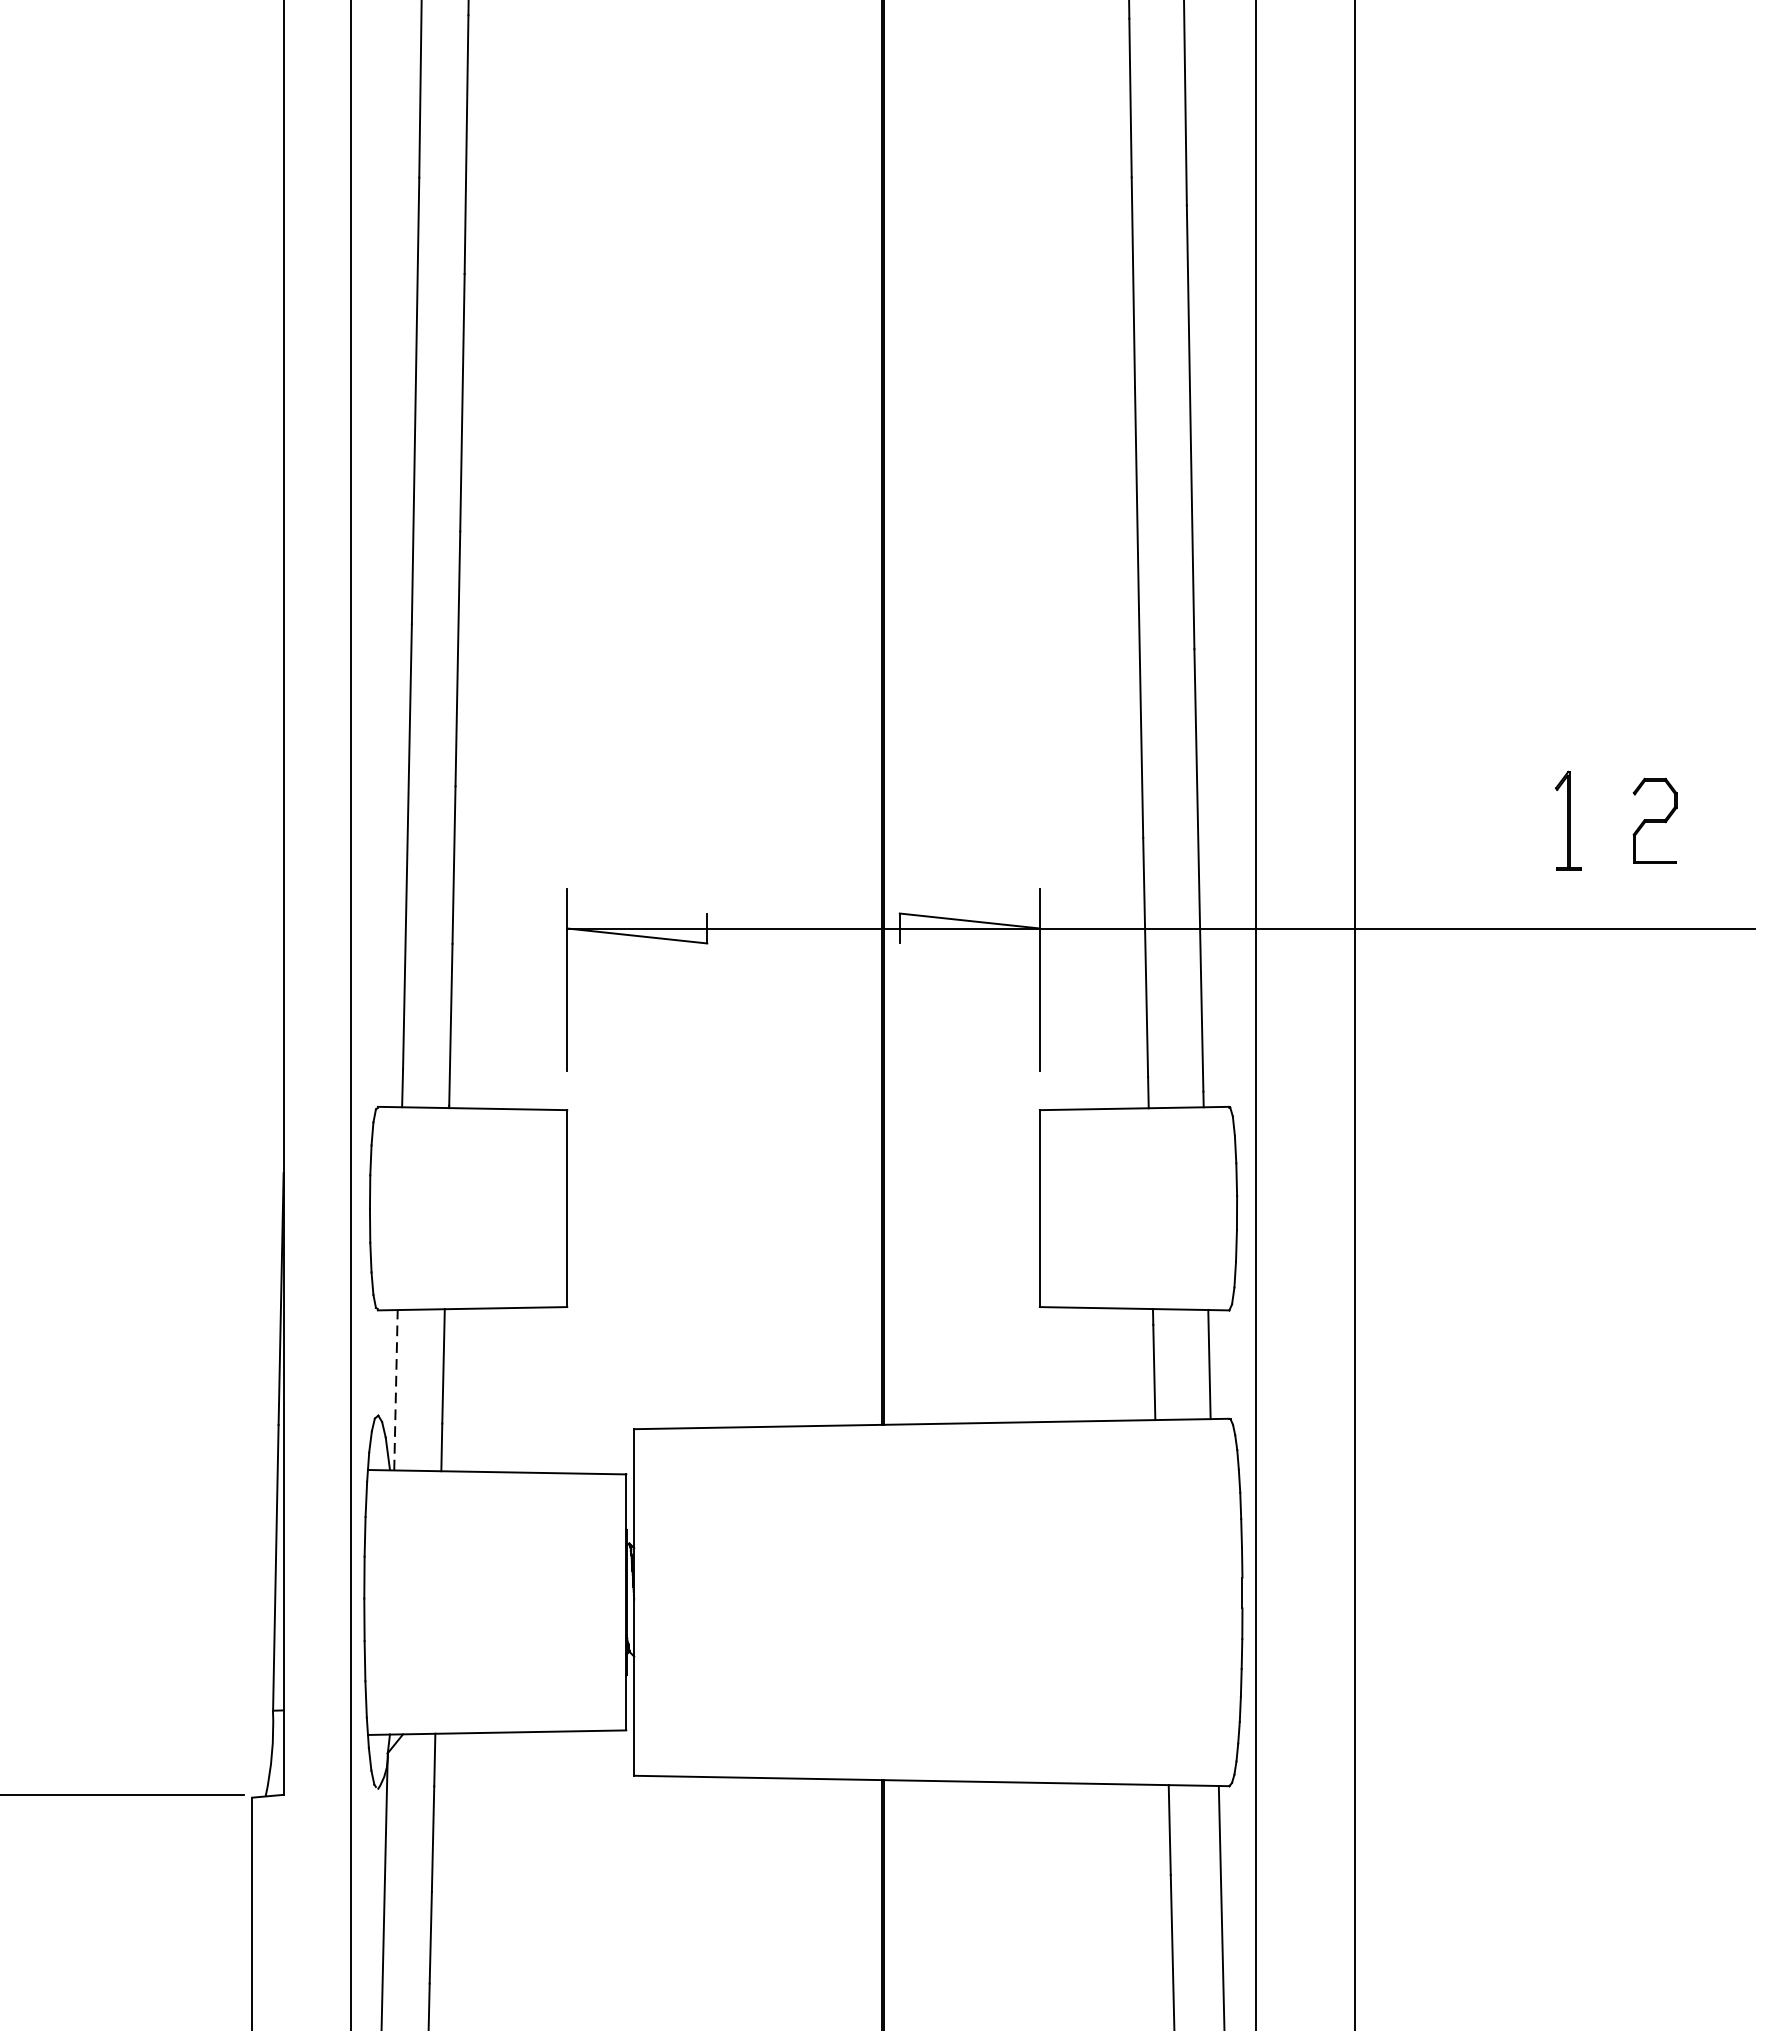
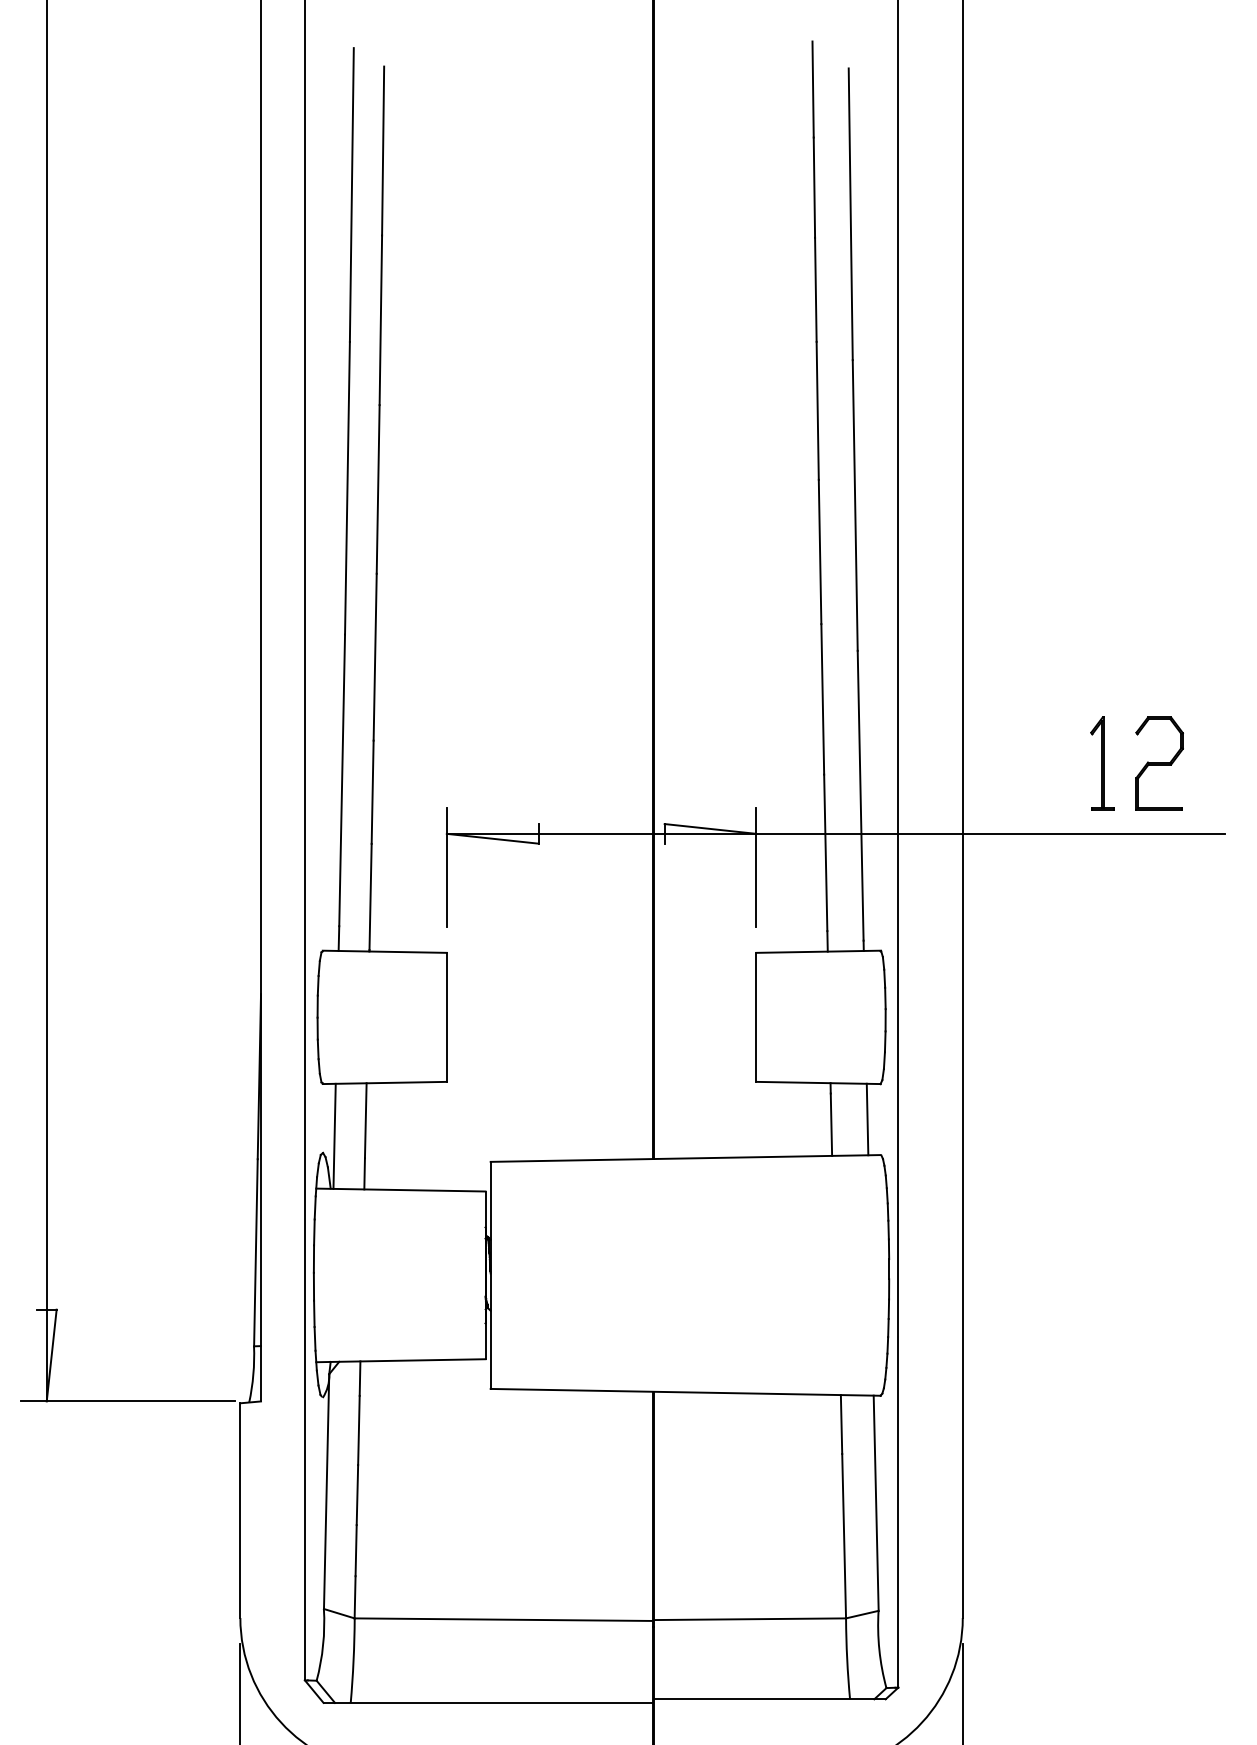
part: (1568, 821) -> (1102, 763), size x1.43
part: (1655, 821) -> (1159, 763), size x1.67
line: (395, 1390) -> (334, 1136), dashed -> solid

